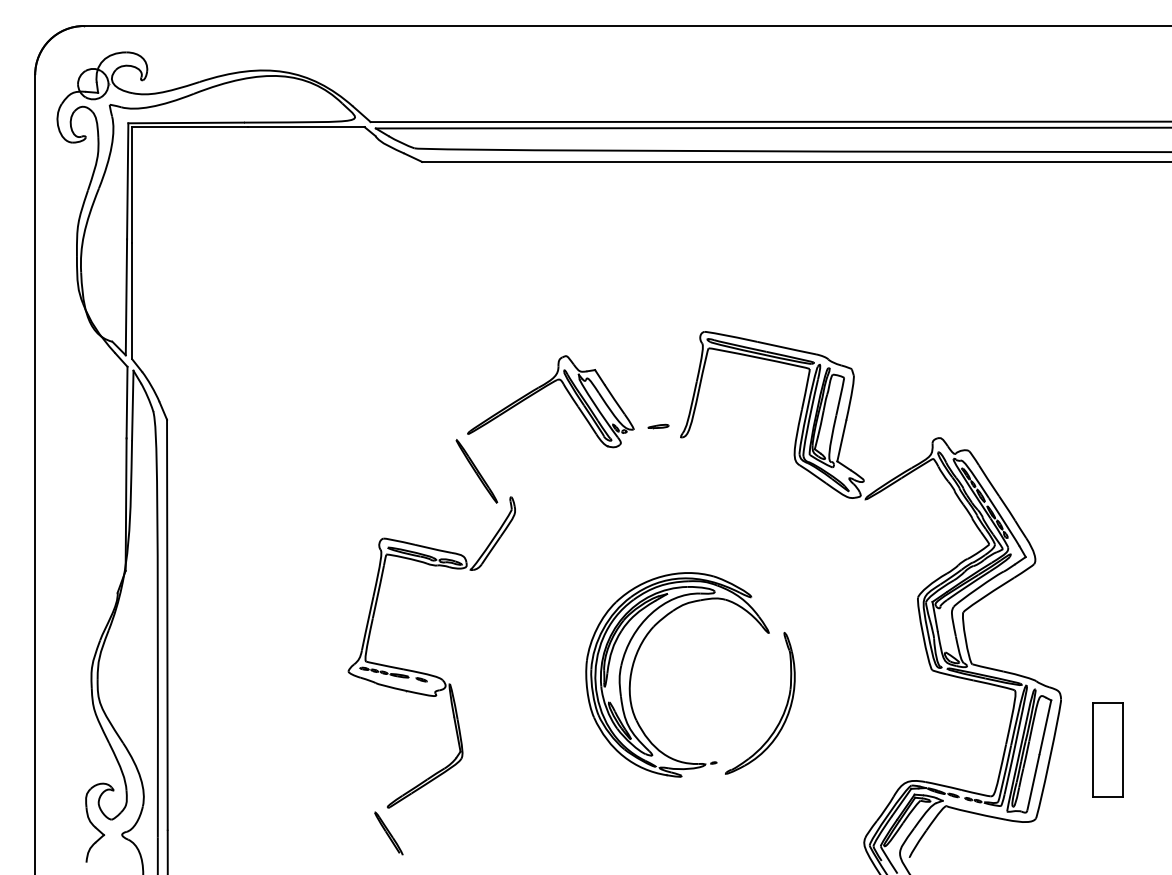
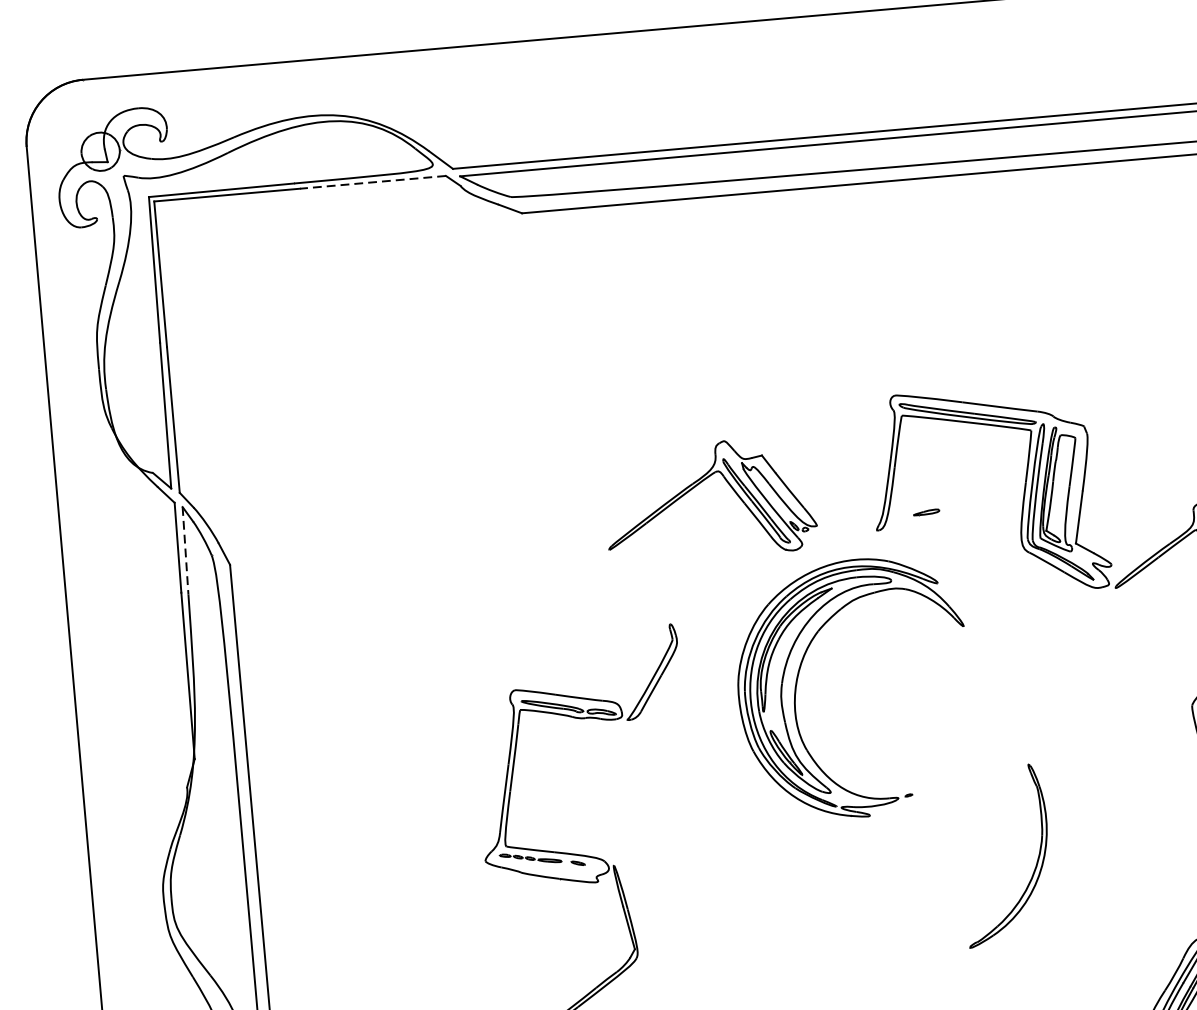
line: (306, 127) -> (373, 182), solid -> dashed
line: (132, 405) -> (185, 550), solid -> dashed
part: (658, 426) -> (926, 512), moved
part: (476, 471) -> (624, 595), removed
part: (634, 664) -> (798, 680), moved

